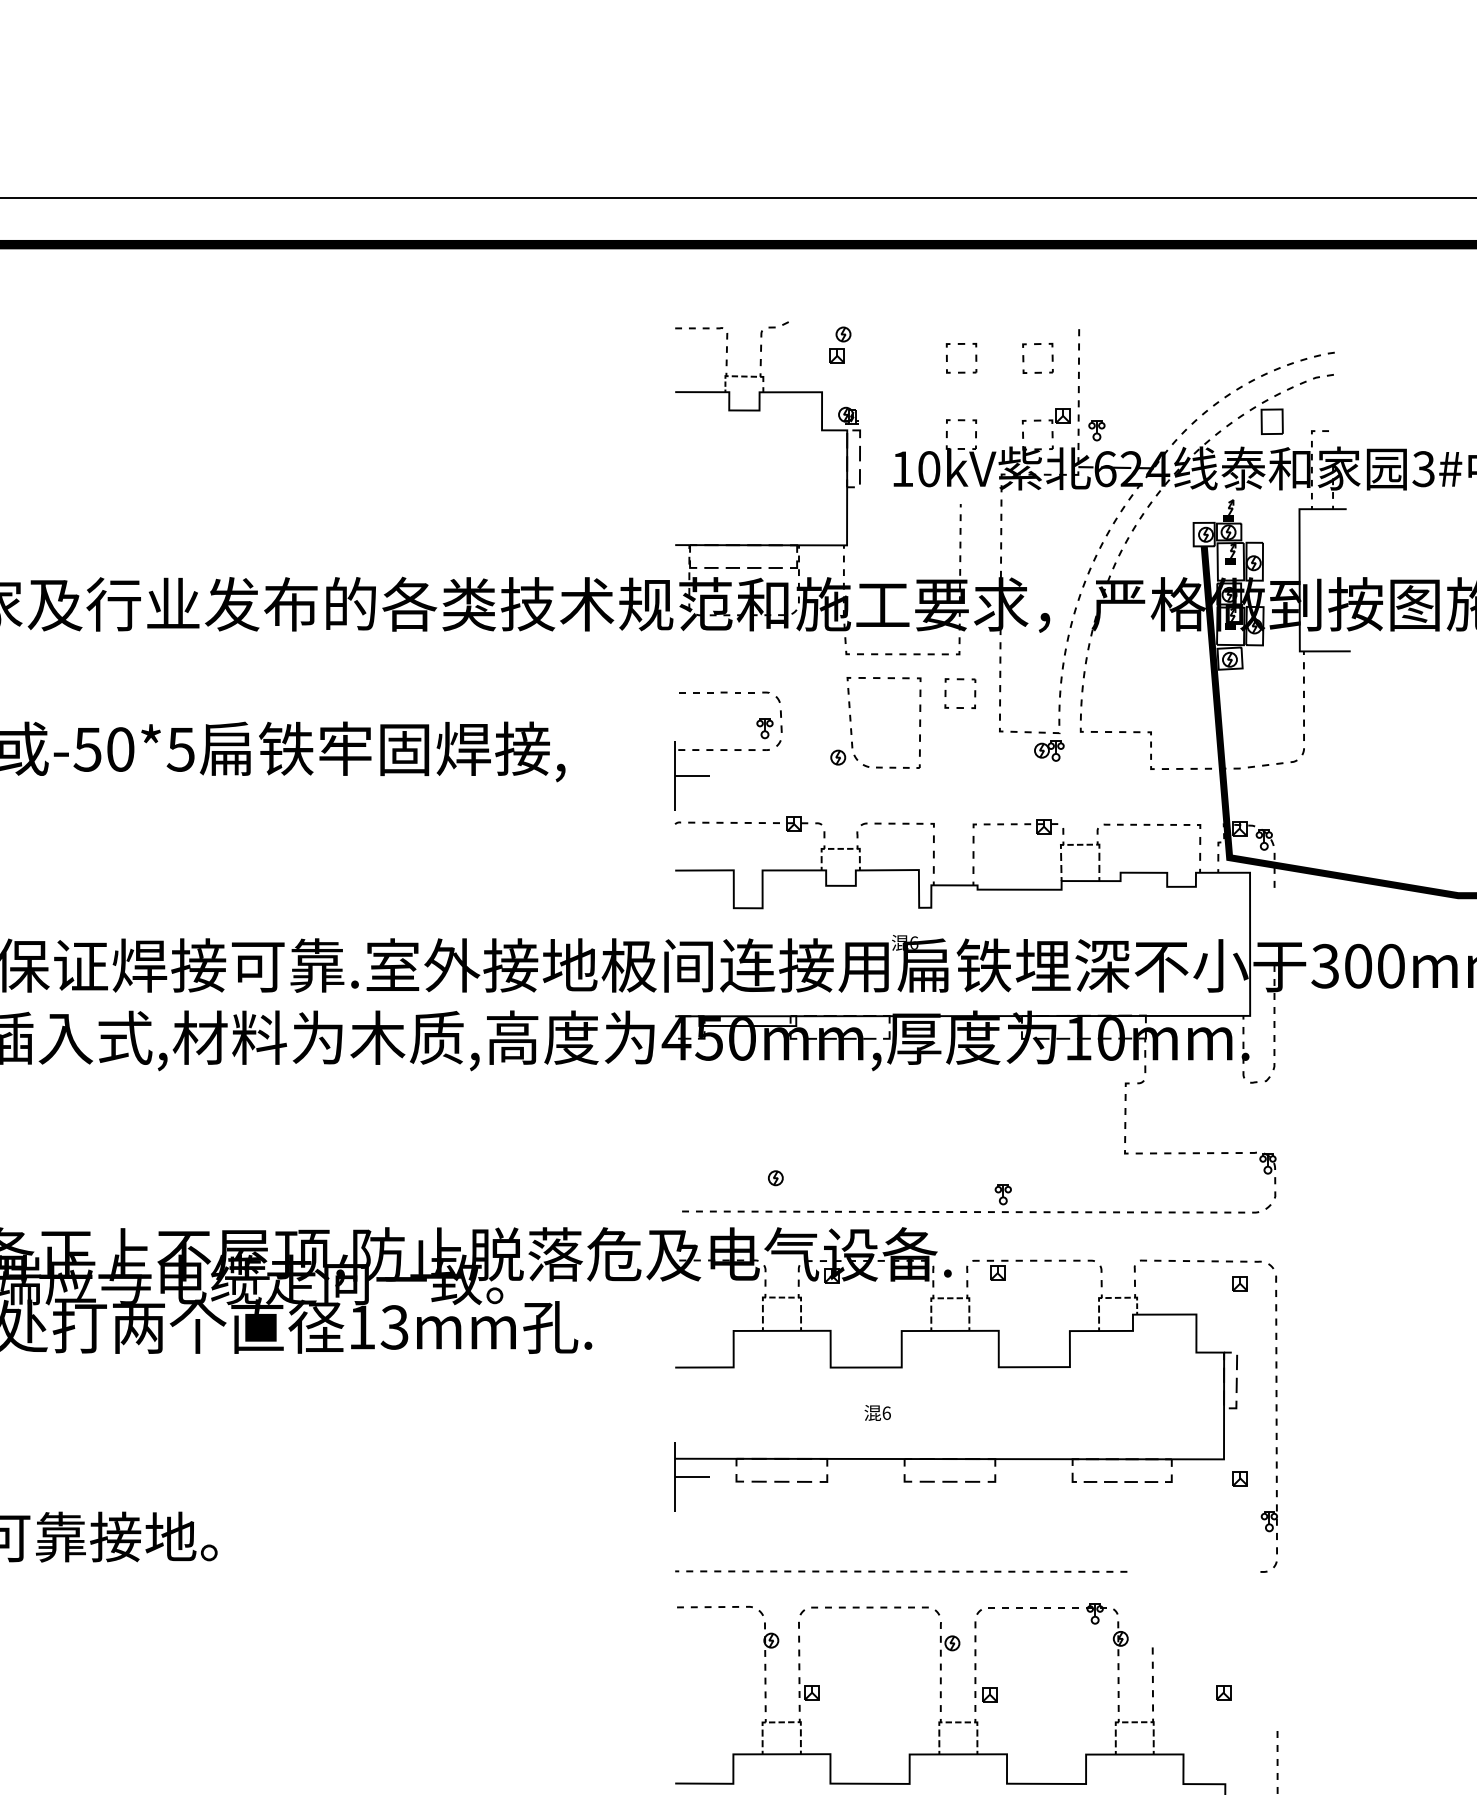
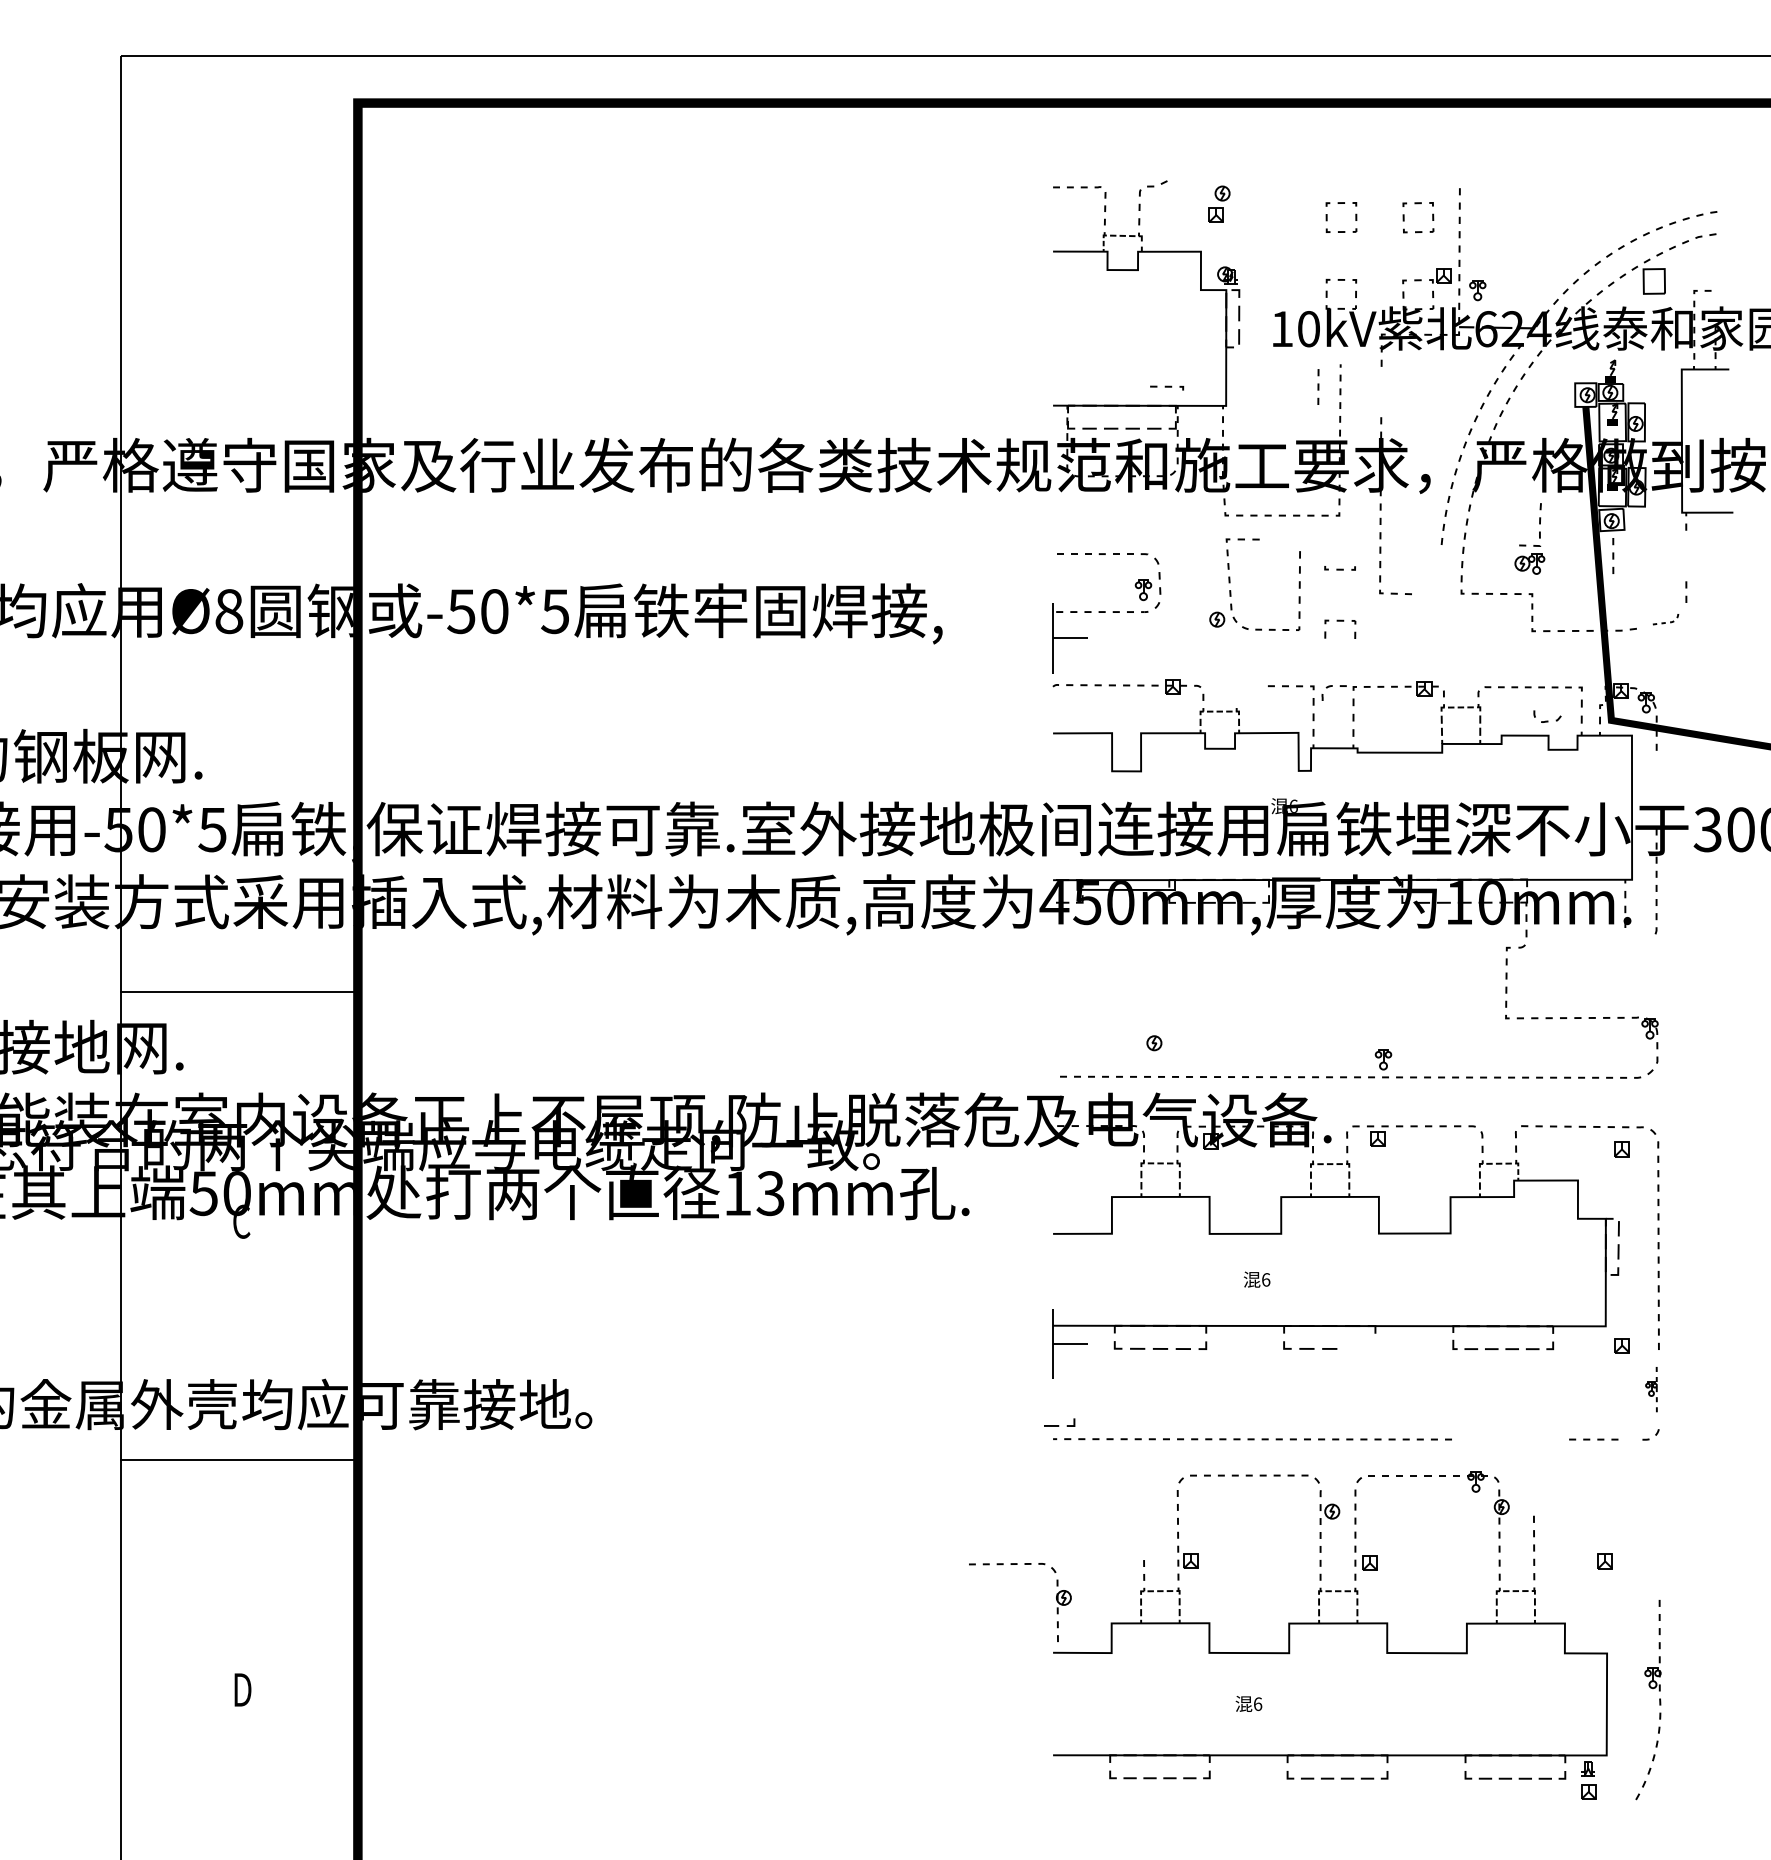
line: (1001, 531) -> (1318, 386), moved
part: (904, 679) -> (1167, 387), moved
part: (960, 680) -> (1340, 621), moved
line: (1304, 693) -> (1613, 555), moved
part: (1045, 731) -> (1525, 544), moved
part: (1283, 757) -> (1665, 619), size x0.6
part: (868, 829) -> (1333, 692), moved
part: (1256, 1077) -> (1547, 716), moved
part: (980, 1478) -> (1059, 1422), moved
part: (1269, 1522) -> (1651, 1389), size x0.7
line: (1099, 1571) -> (1590, 1439), moved
part: (763, 1644) -> (1056, 1601), moved

